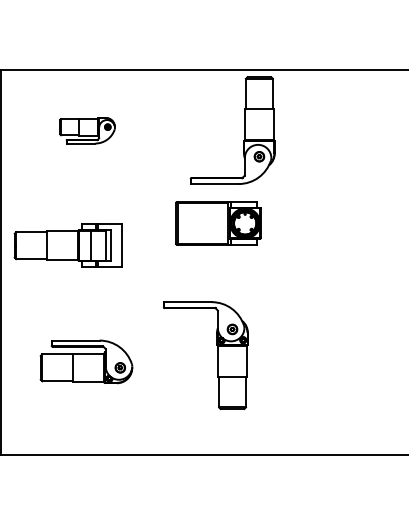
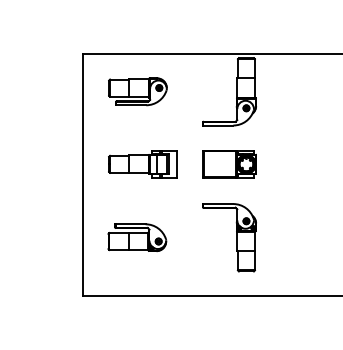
part: (86, 130) -> (137, 91), size x1.67
part: (218, 223) -> (229, 164), moved
part: (67, 245) -> (142, 164), moved
part: (216, 355) -> (236, 237), moved

